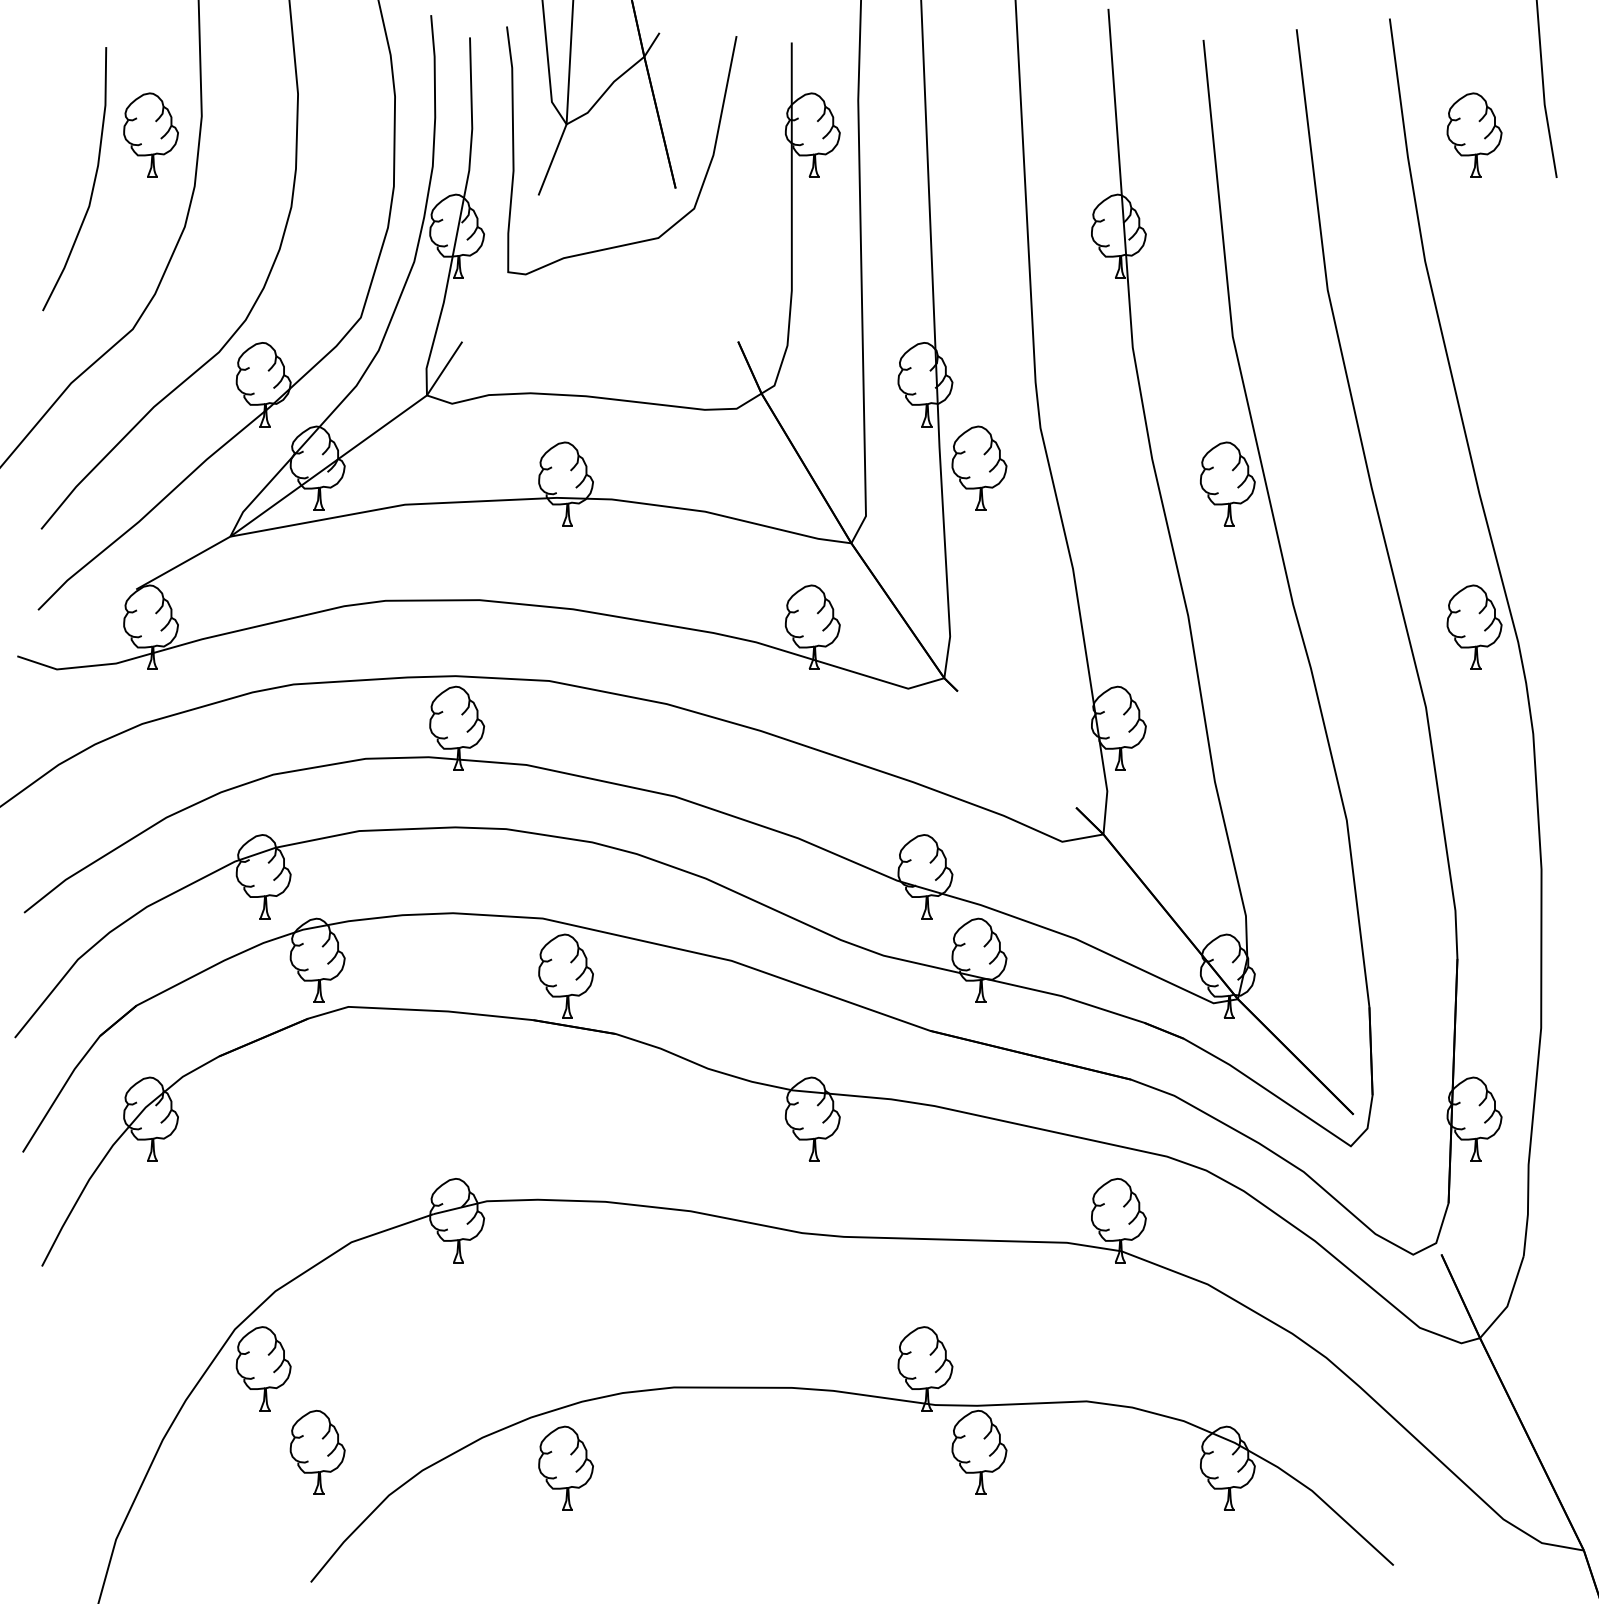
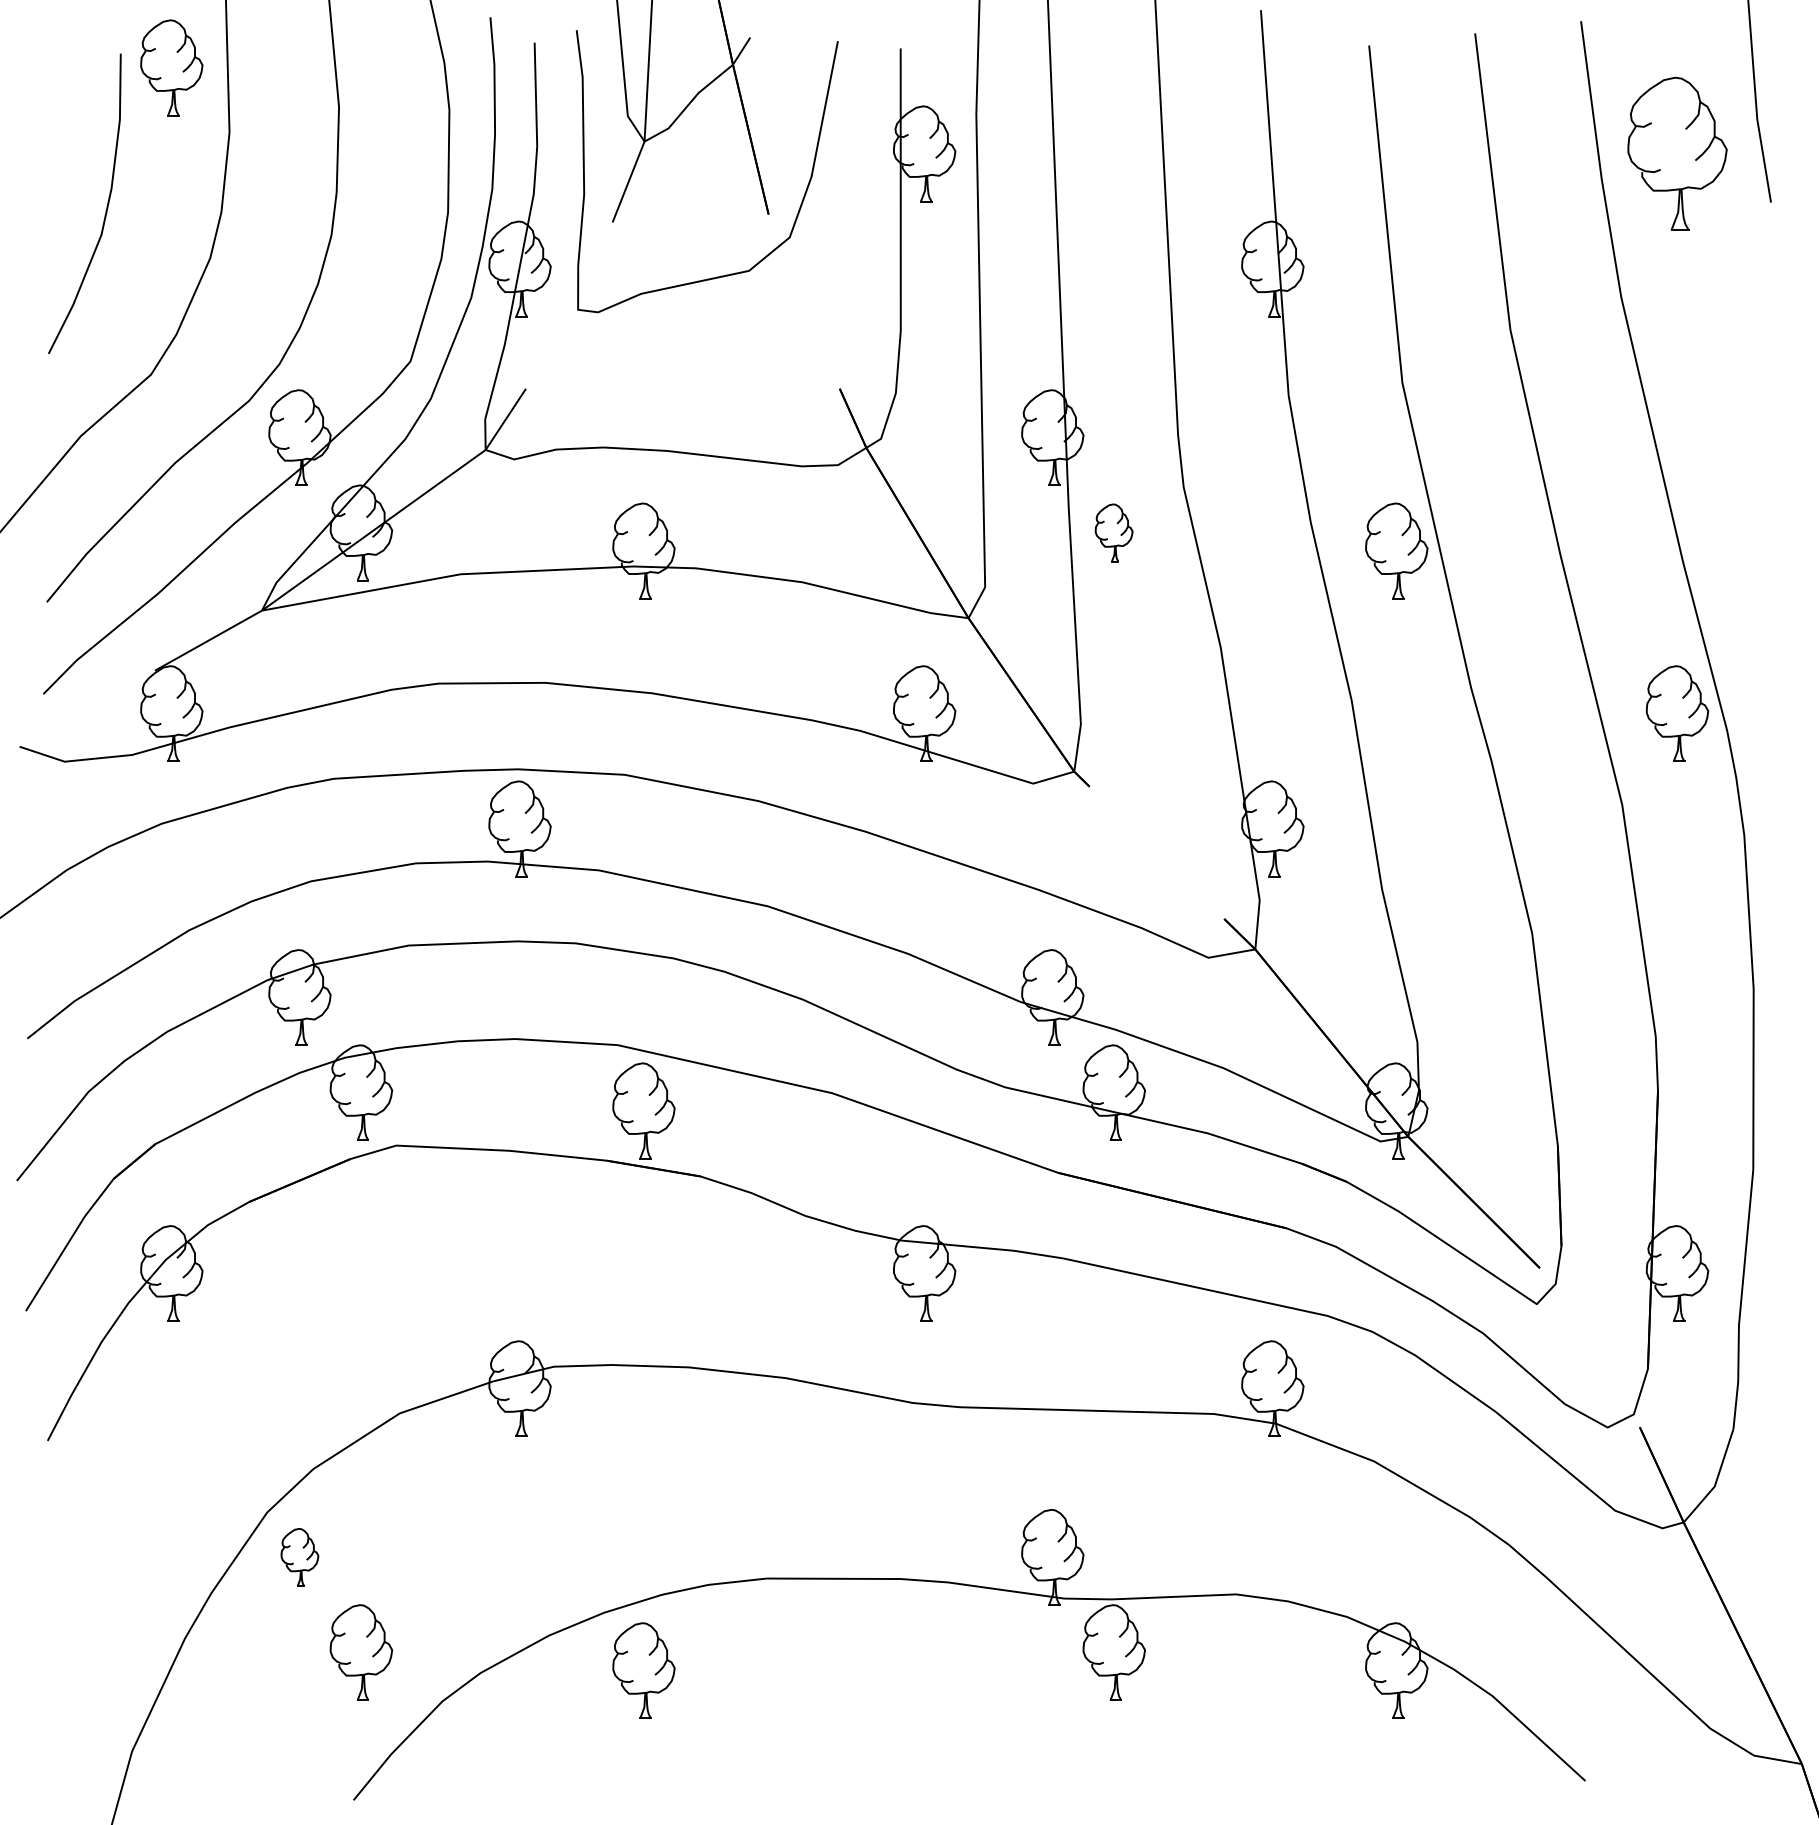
part: (150, 134) -> (171, 67), moved
part: (1474, 134) -> (1677, 153), size x1.6
part: (978, 467) -> (1113, 532), size x0.6
part: (263, 1368) -> (299, 1557), size x0.6

